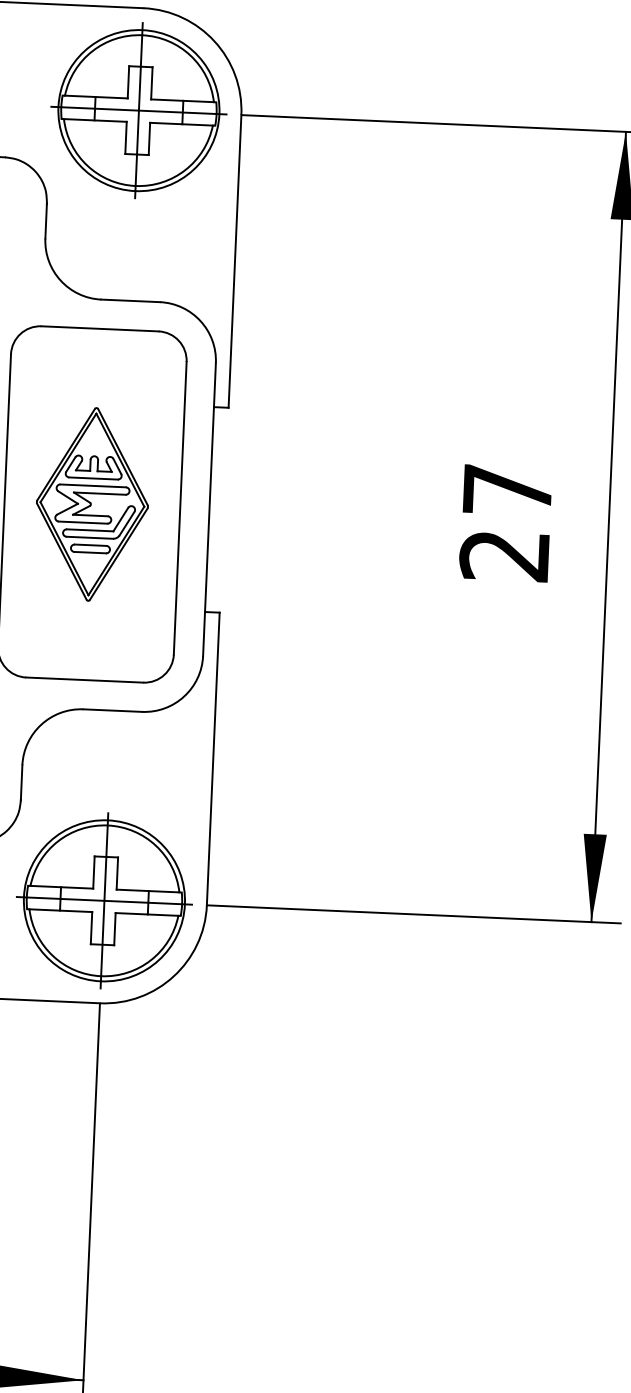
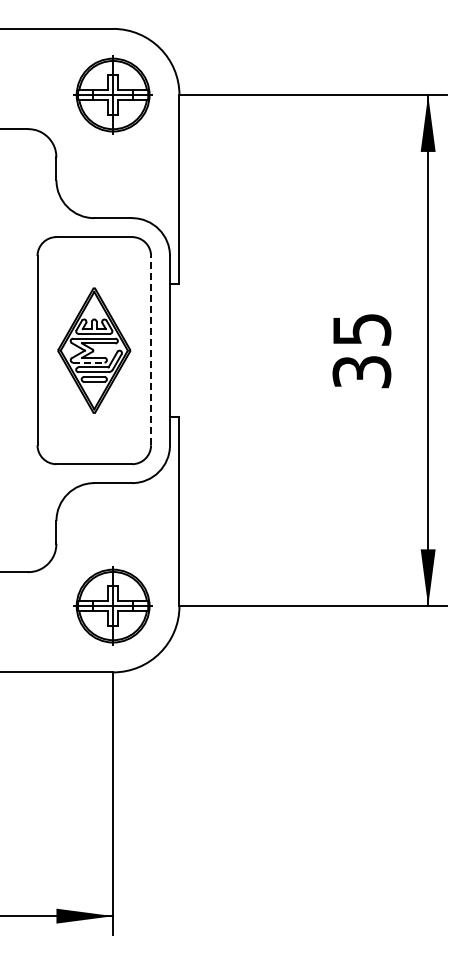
part: (137, 109) -> (112, 94), size x0.7
line: (180, 508) -> (151, 350), solid -> dashed
line: (82, 522) -> (88, 362), solid -> dashed
text: (505, 523) -> (361, 351), 27 -> 35
part: (103, 899) -> (112, 605), size x0.7

